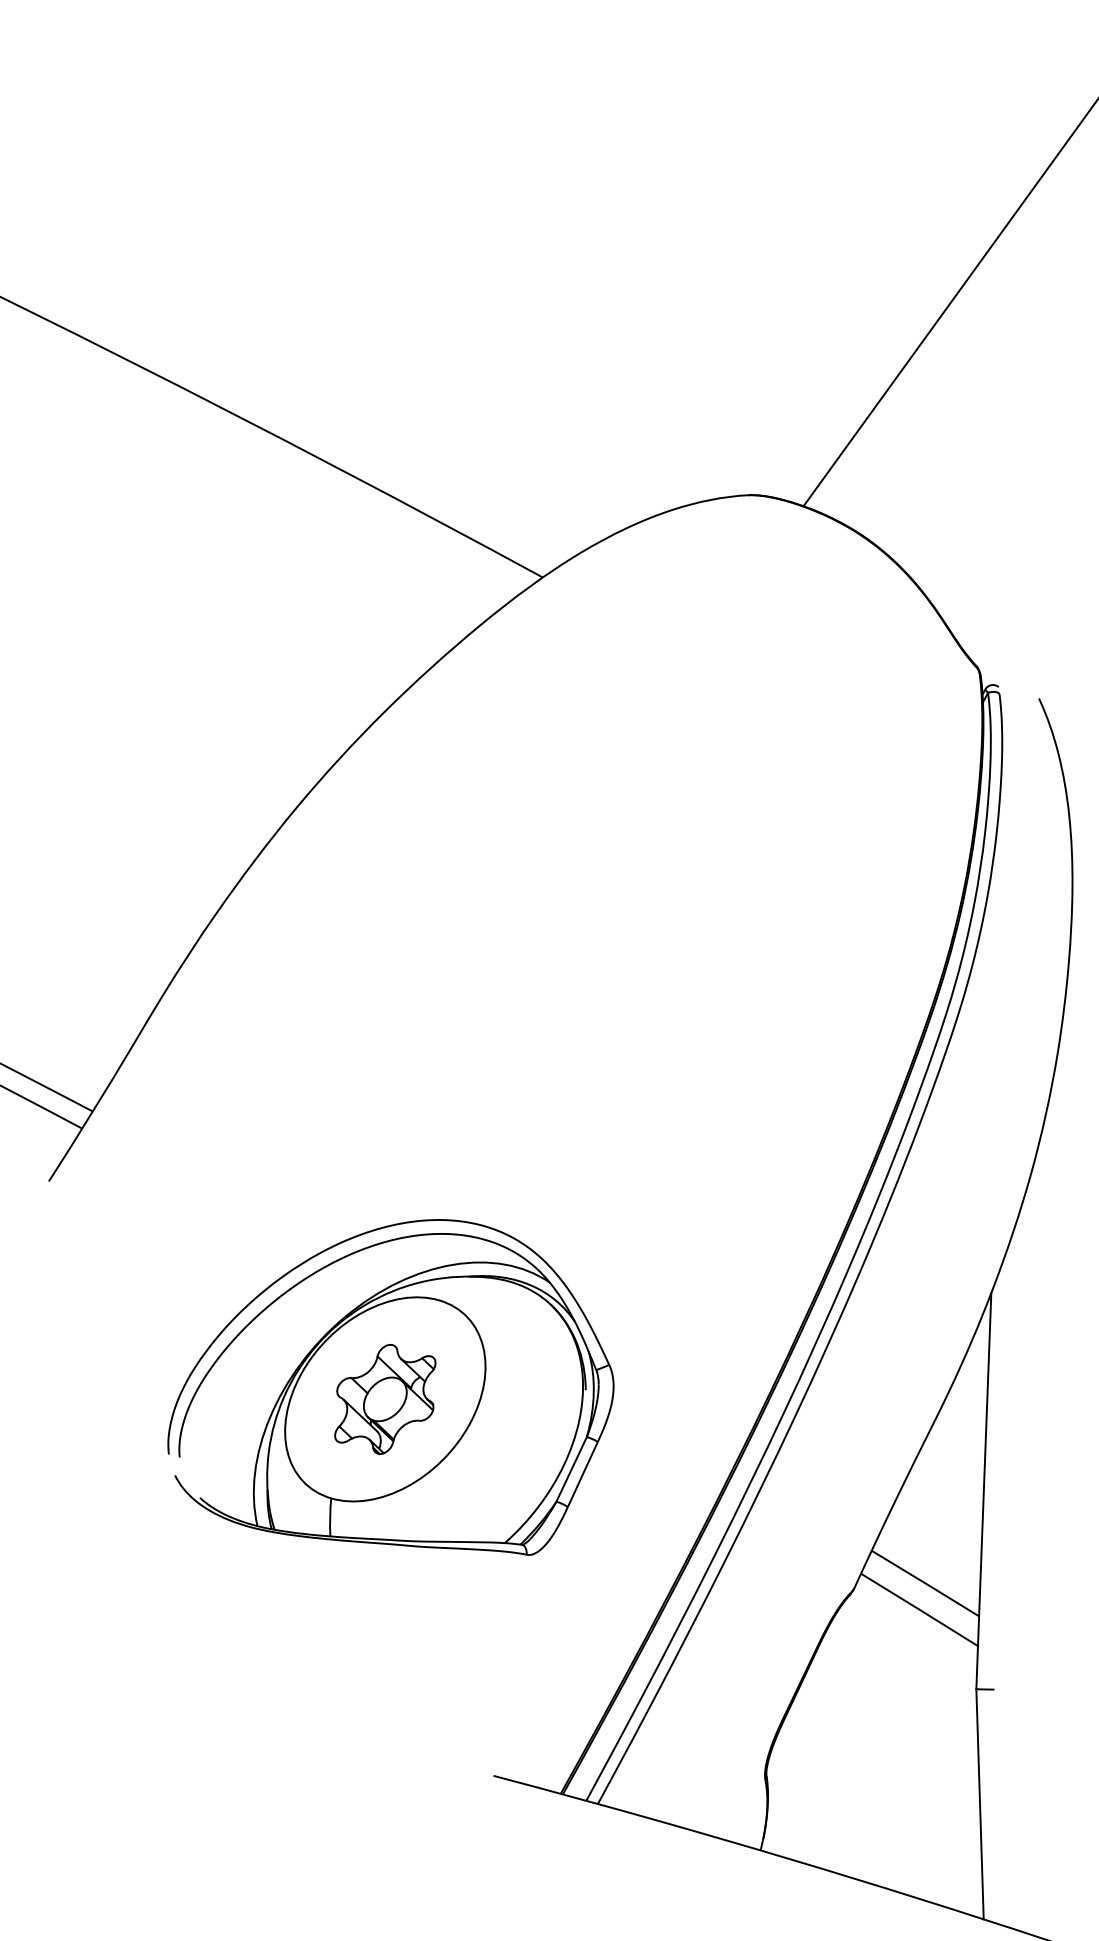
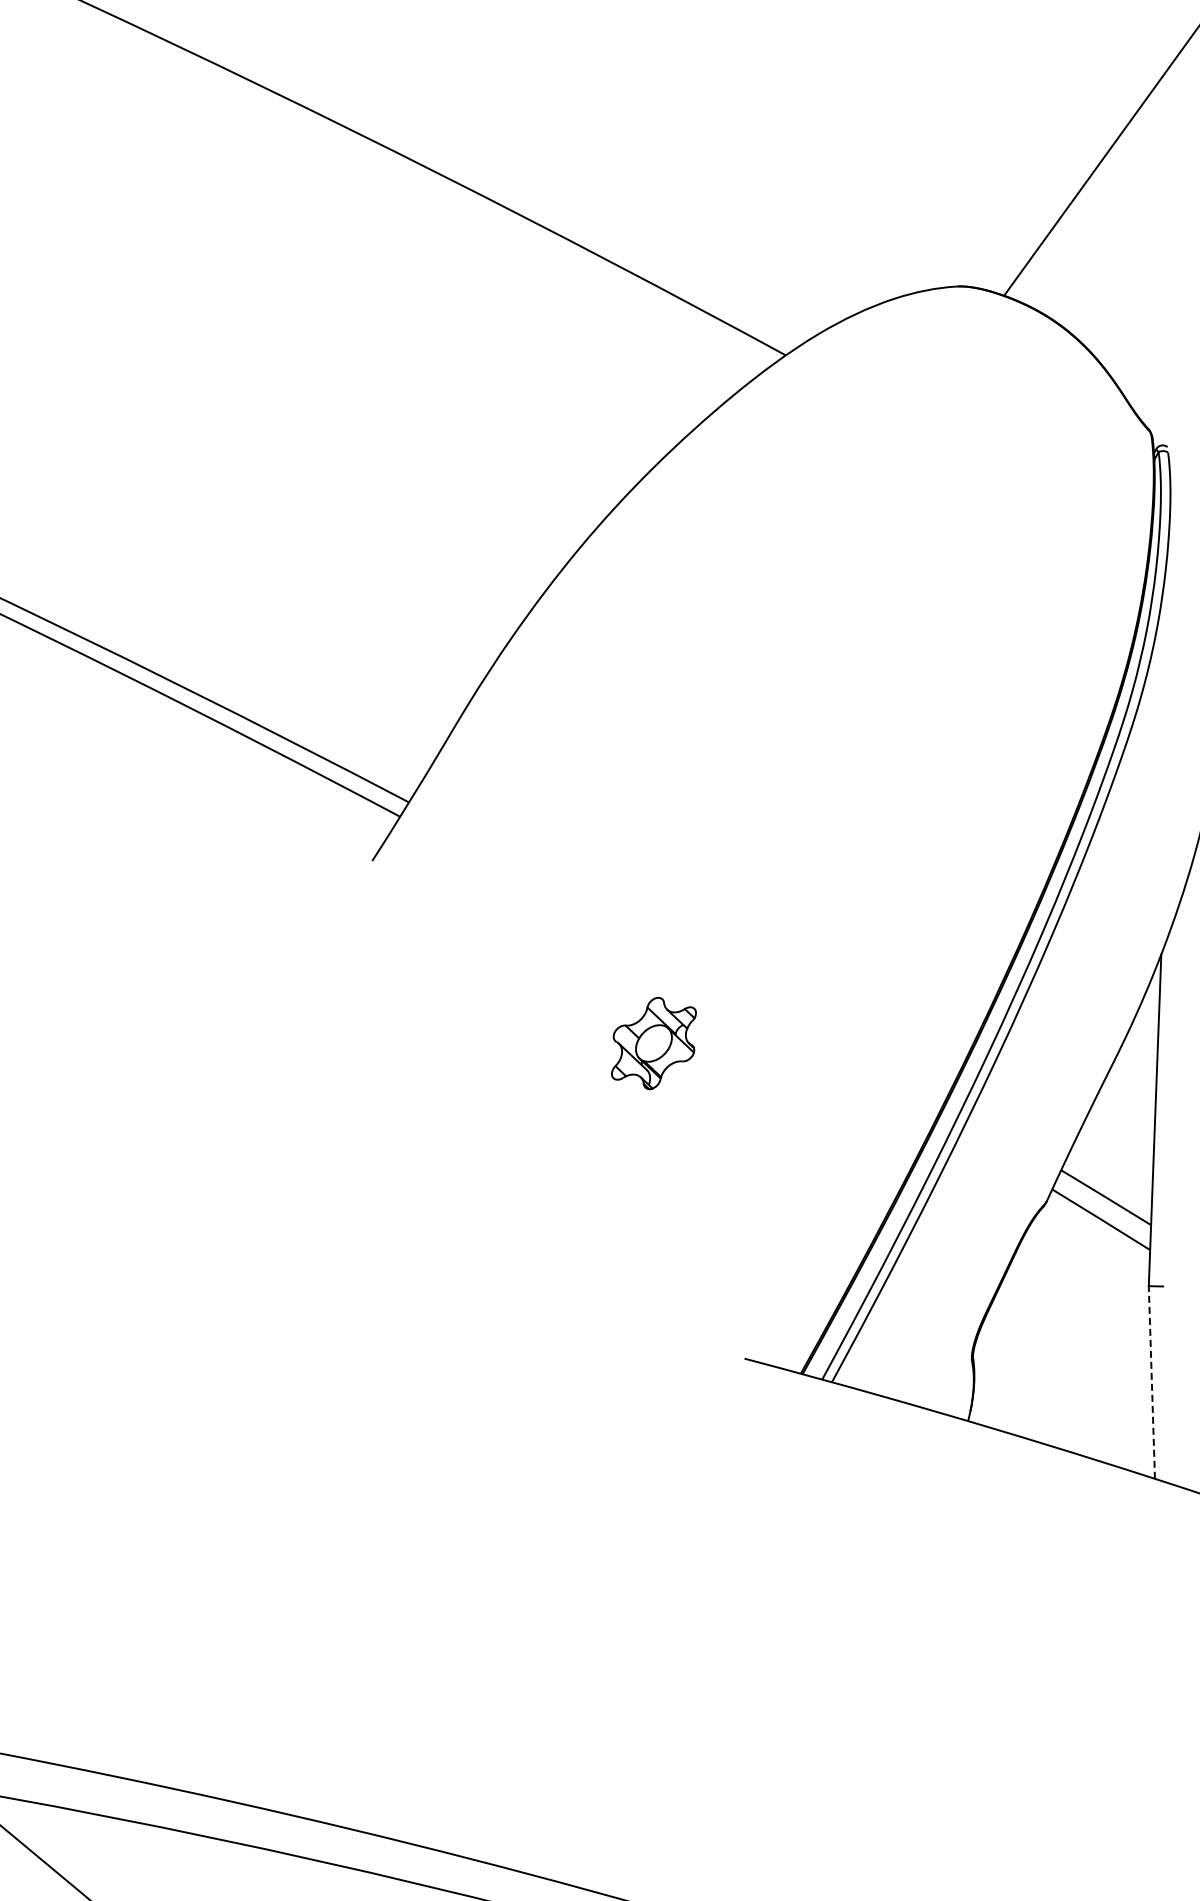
part: (390, 1387) -> (658, 1033), removed
line: (979, 1803) -> (1151, 1381), solid -> dashed

